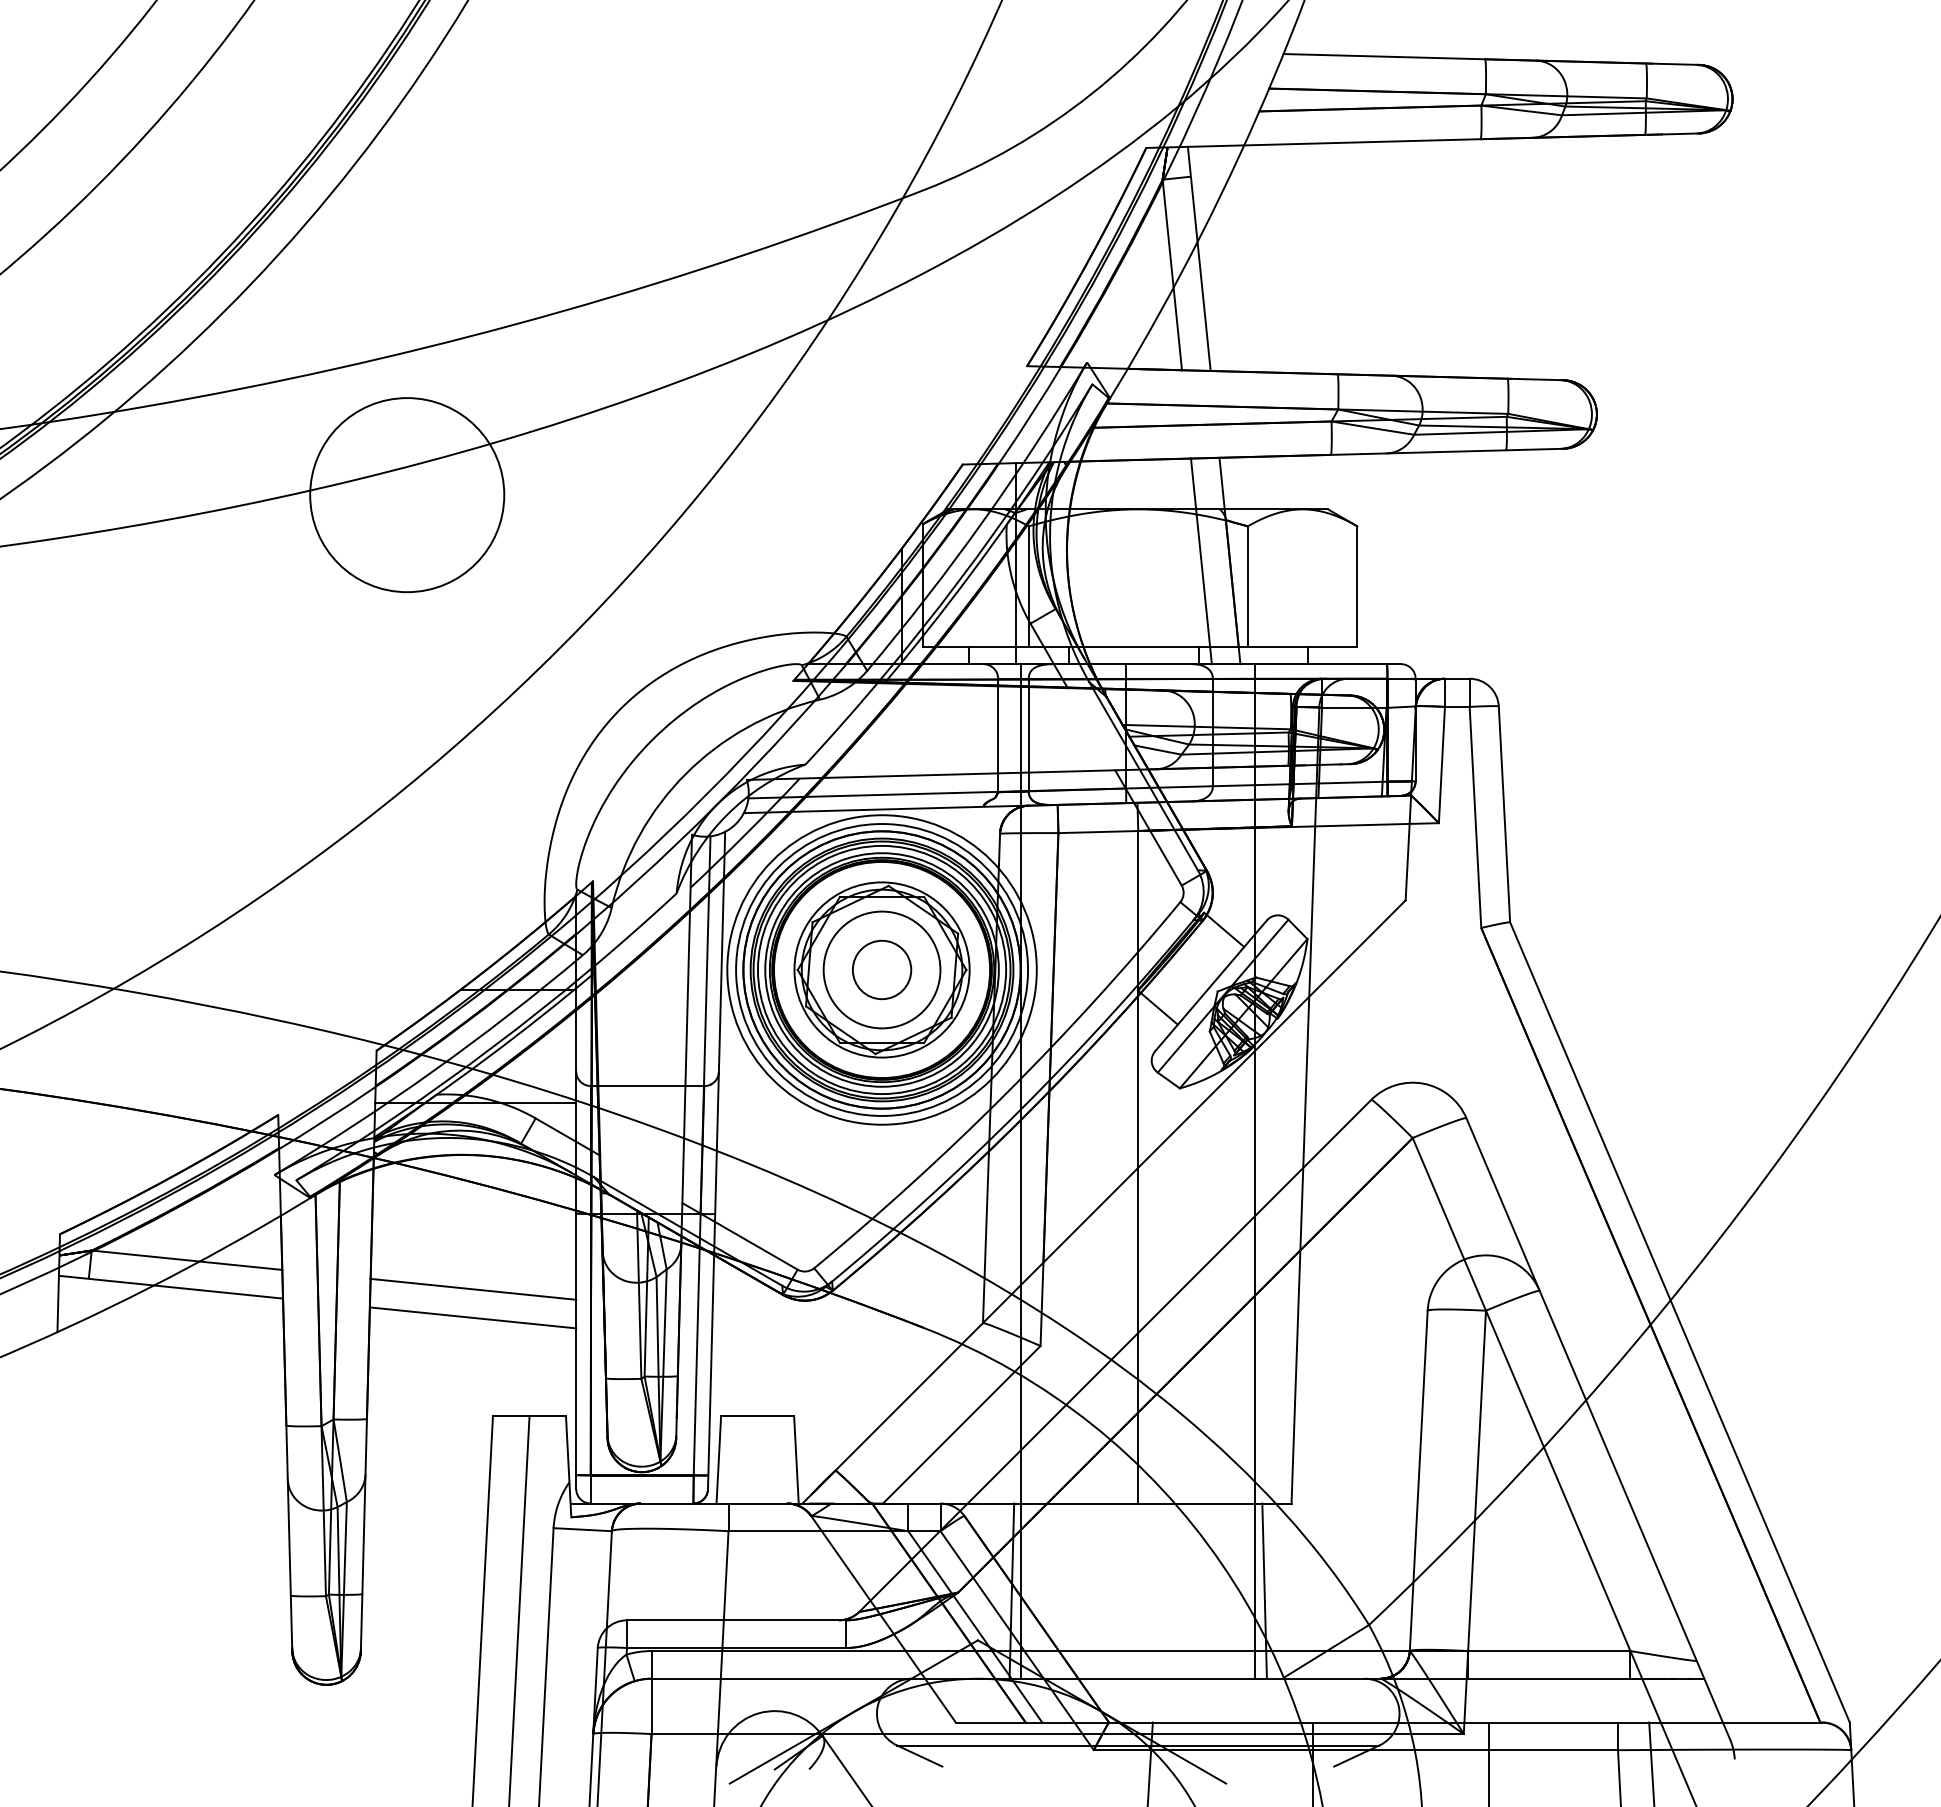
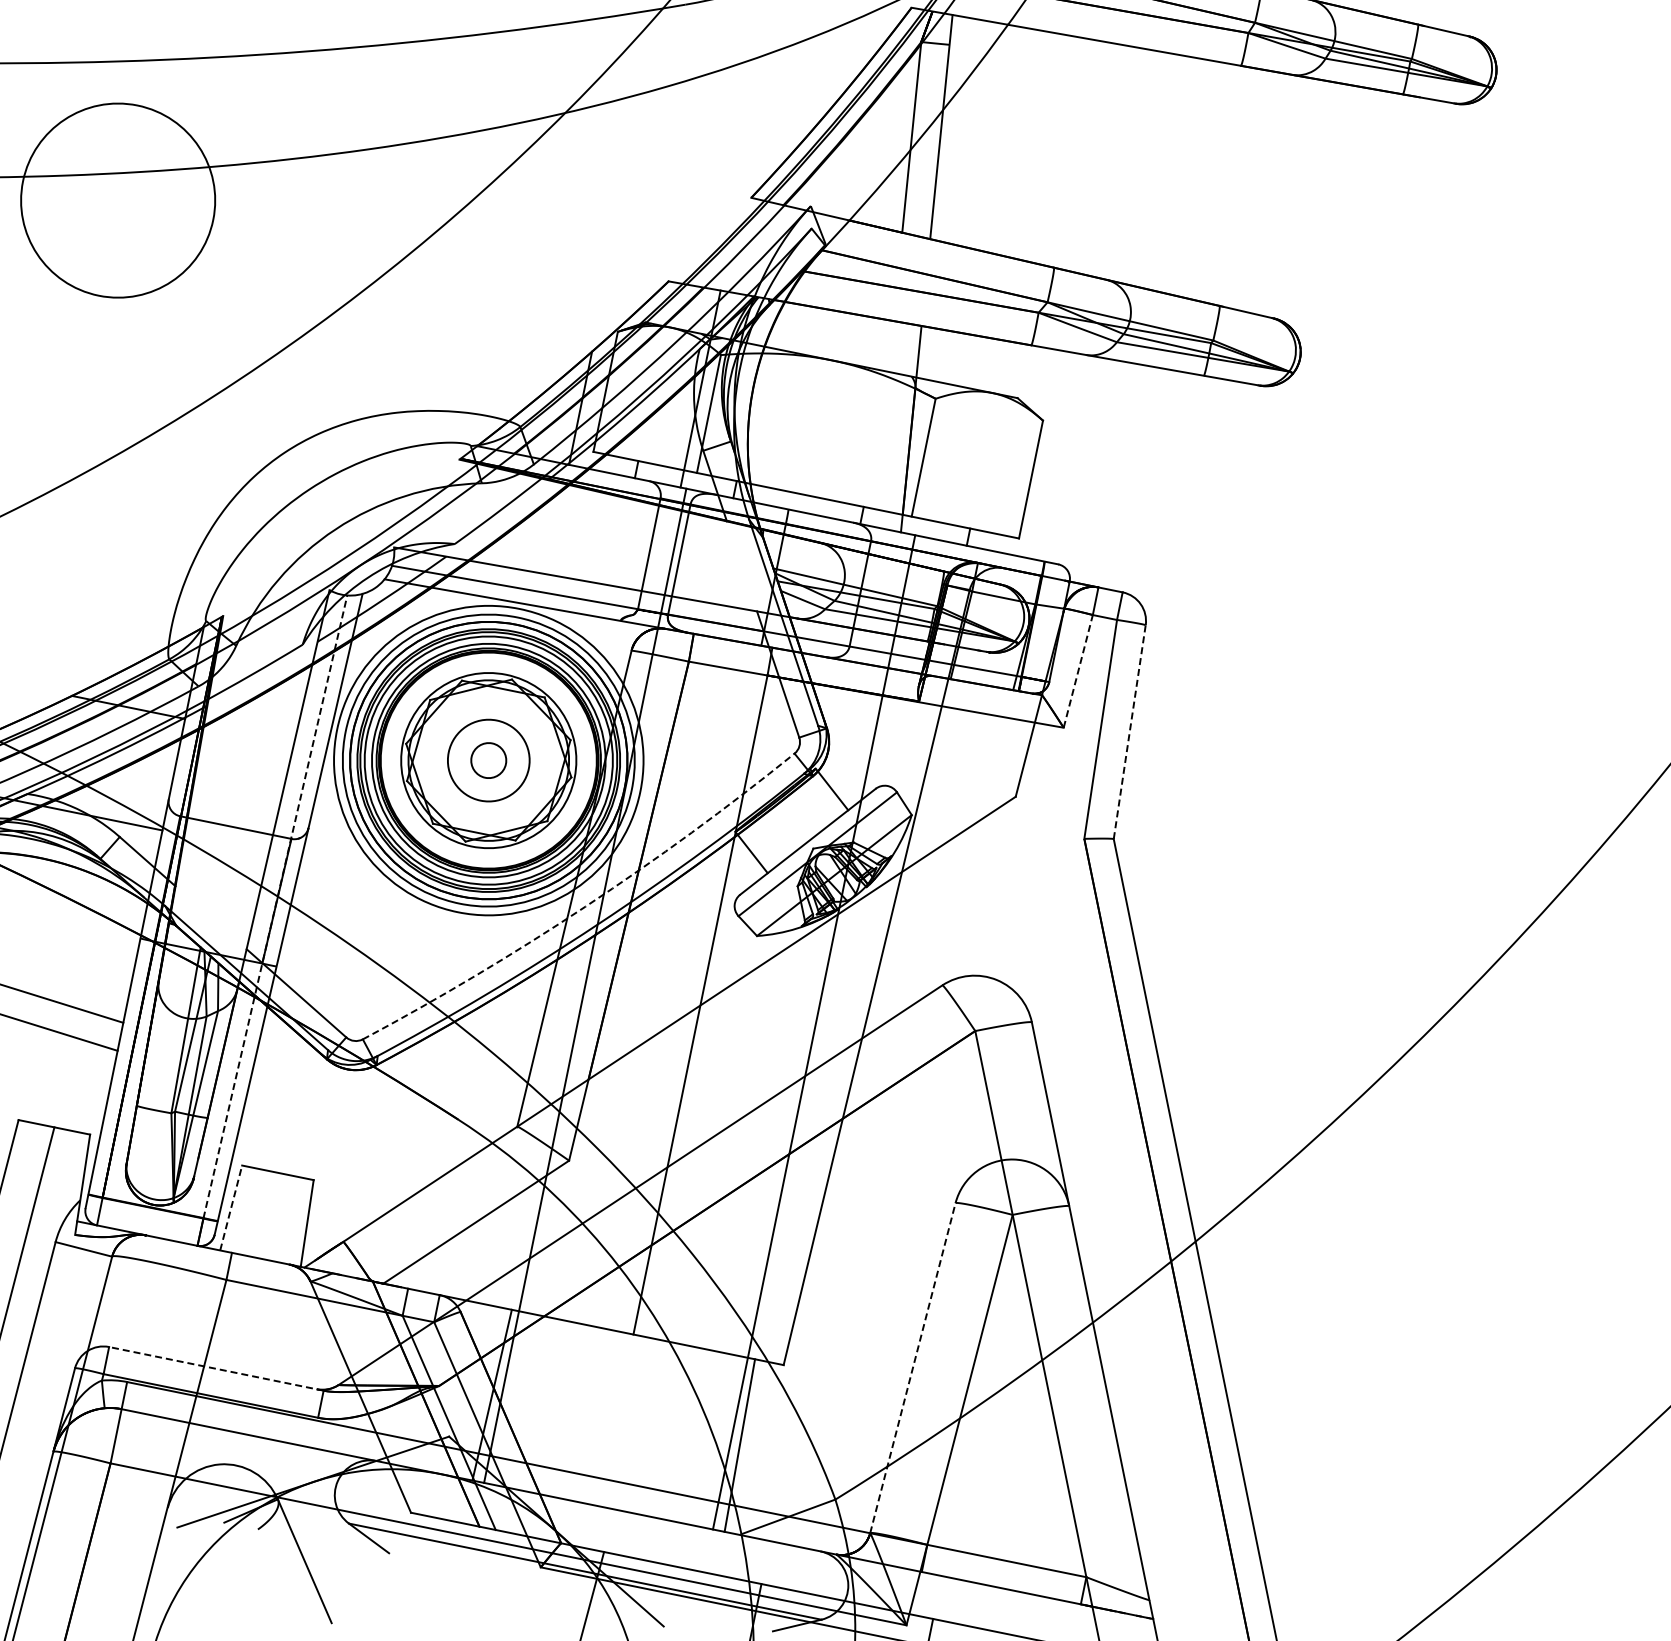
line: (1200, 561) -> (882, 423), removed
line: (1441, 764) -> (1077, 670), solid -> dashed
line: (1504, 813) -> (1129, 731), solid -> dashed
circle: (881, 969) -> (488, 760), size x0.6
circle: (881, 969) -> (488, 760), size x0.7
arc: (1005, 1093) -> (585, 906), solid -> dashed
line: (702, 1156) -> (275, 907), solid -> dashed
line: (718, 1459) -> (230, 1207), solid -> dashed
line: (1418, 1480) -> (912, 1367), solid -> dashed
line: (735, 1620) -> (215, 1368), solid -> dashed

